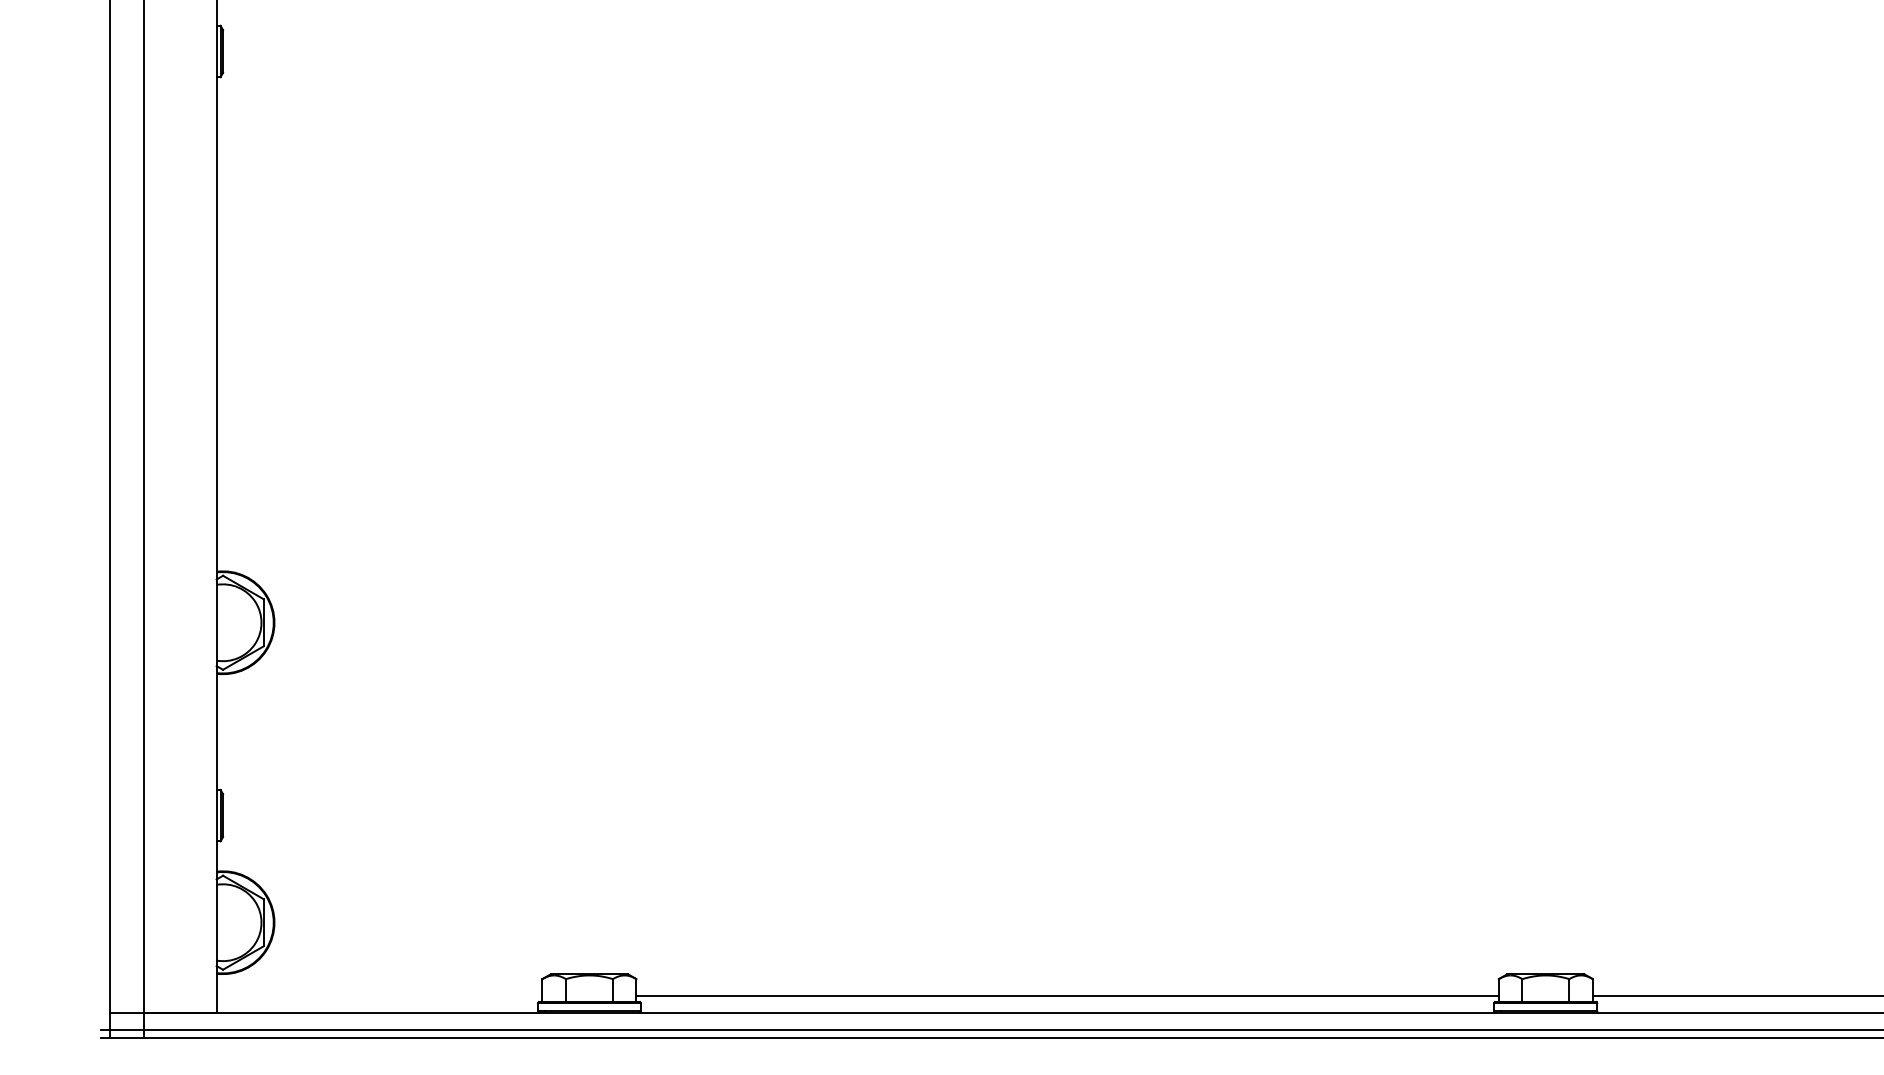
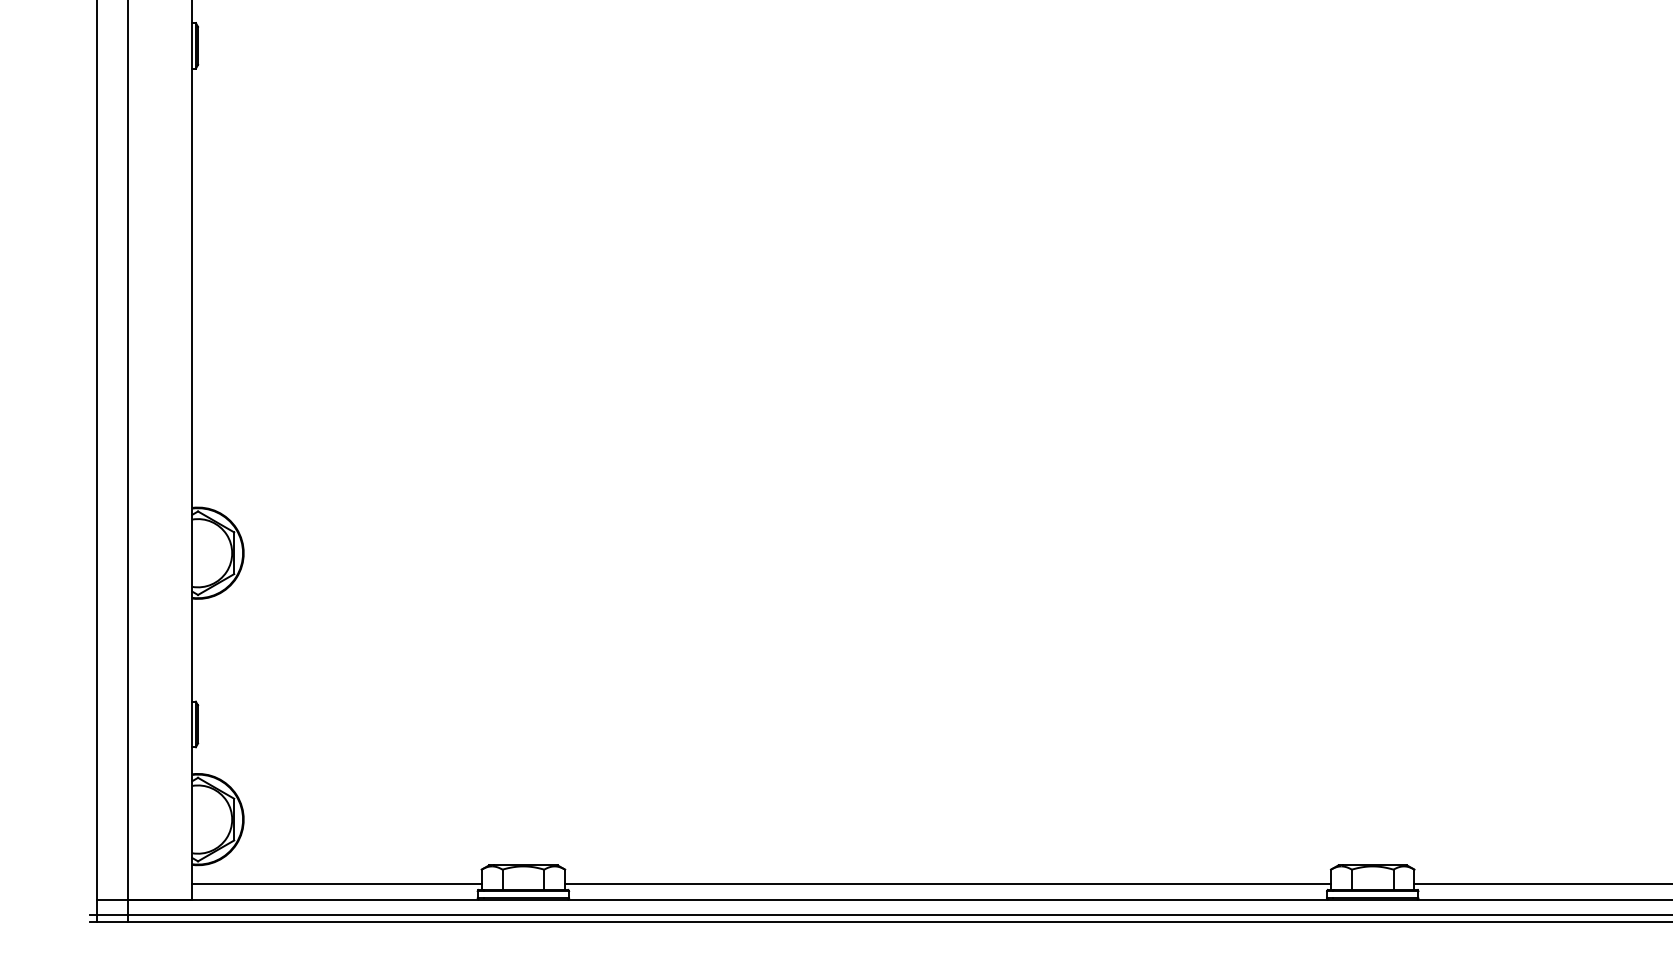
line: (378, 995) -> (336, 884), added

